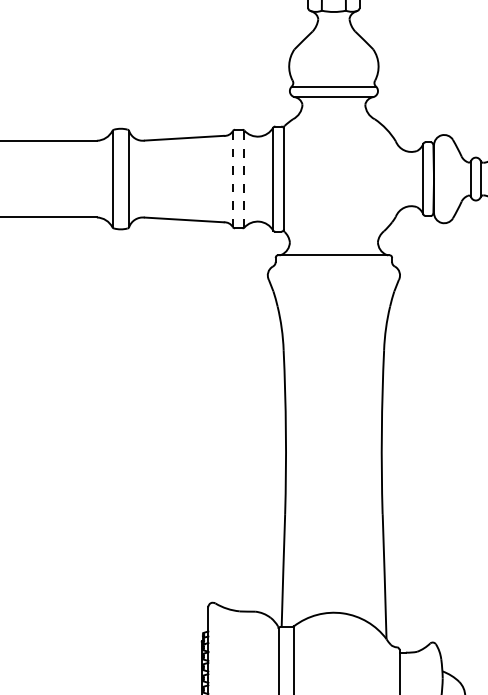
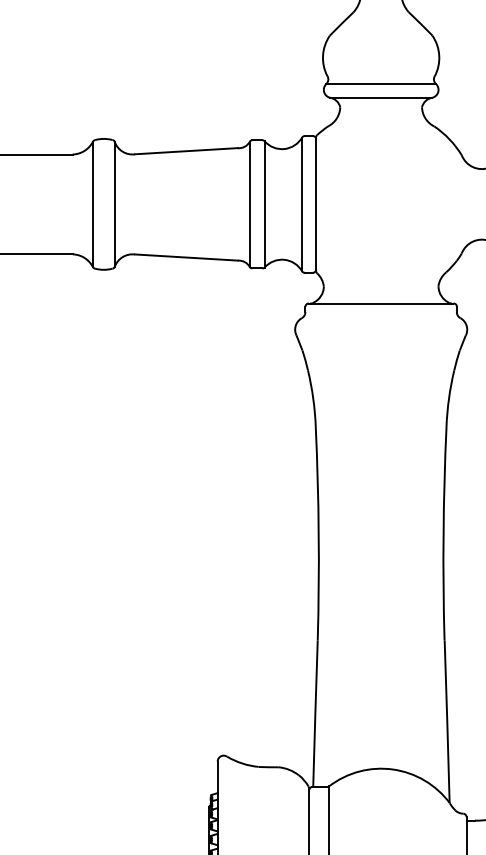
line: (232, 179) -> (249, 204), dashed -> solid
line: (244, 179) -> (264, 204), dashed -> solid

